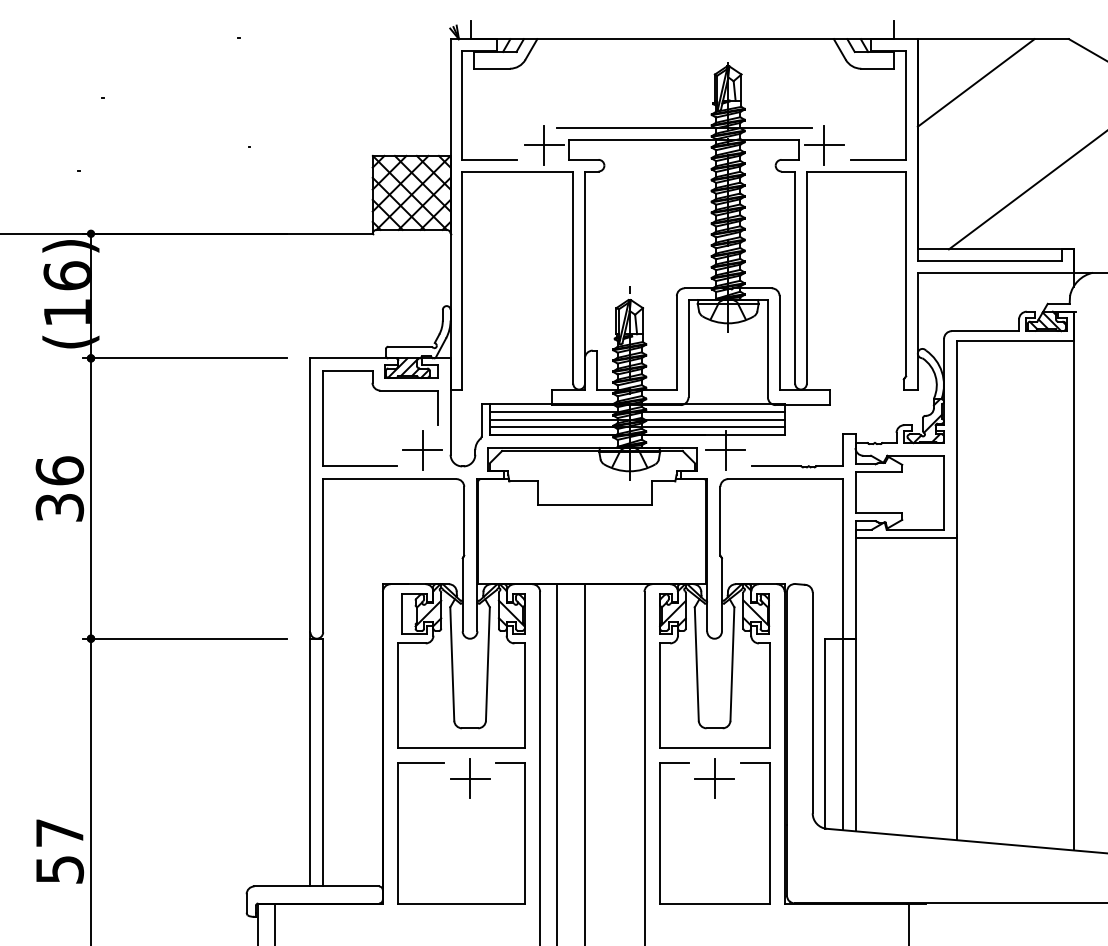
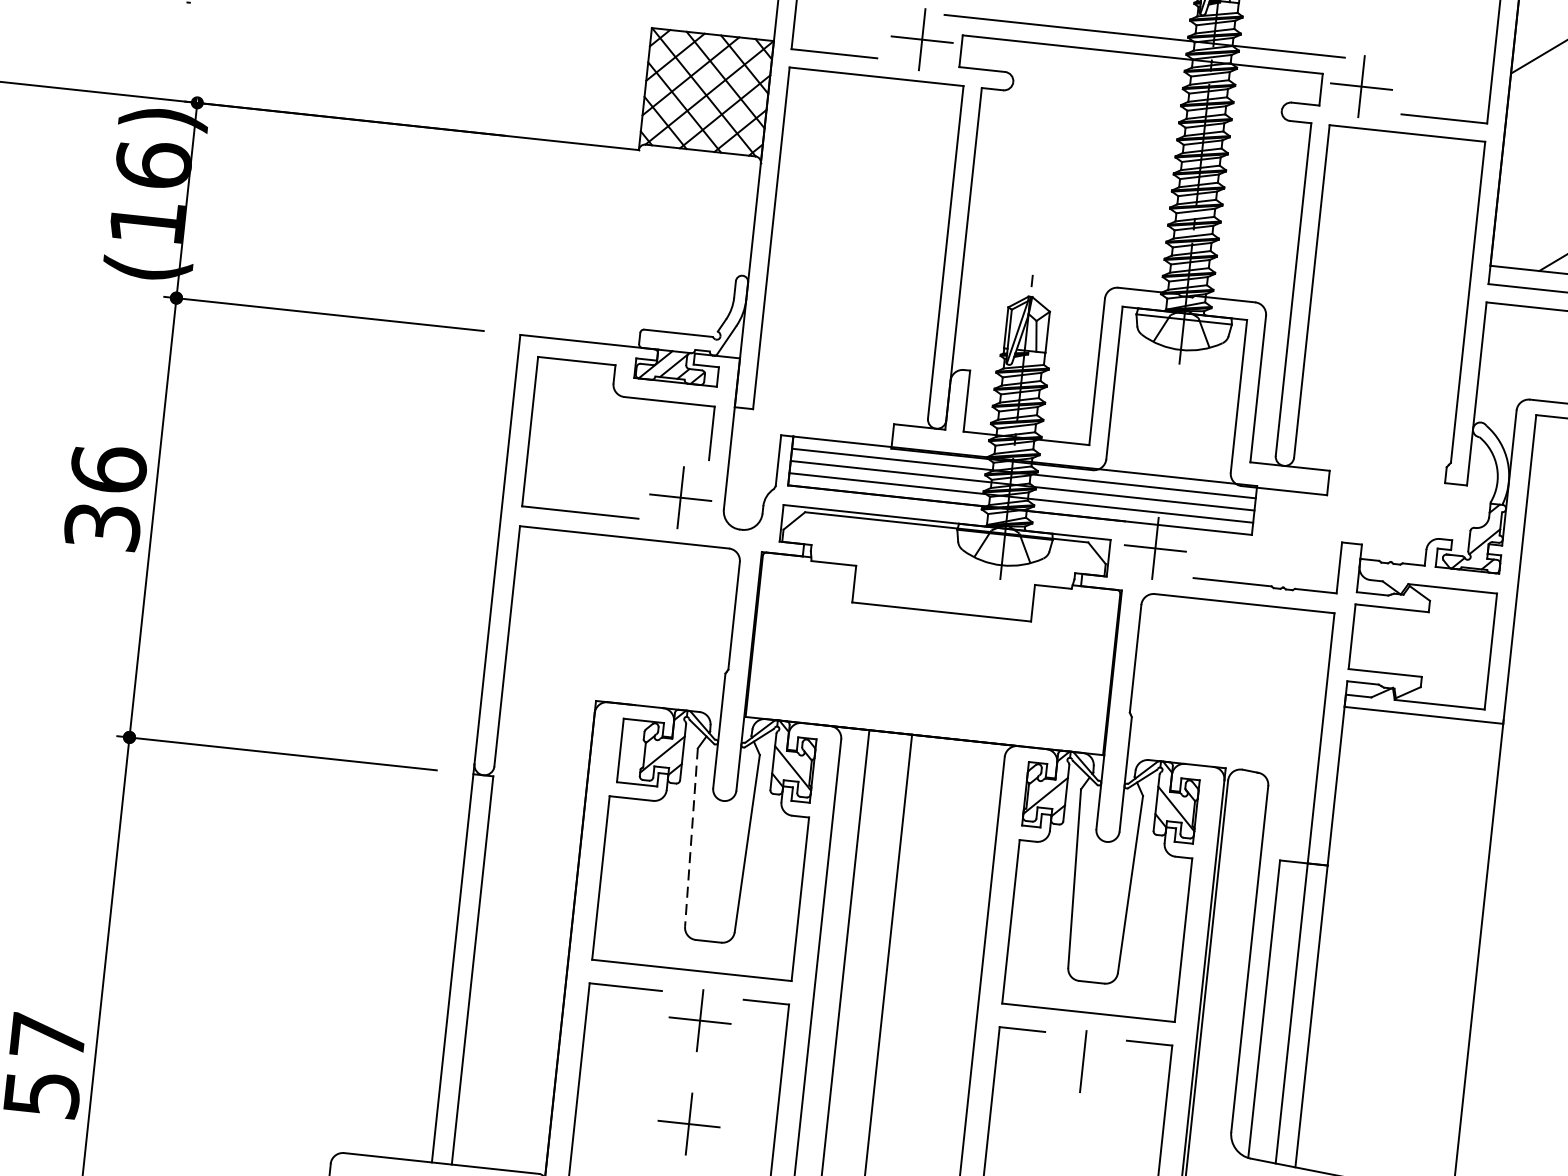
line: (452, 664) -> (691, 838), solid -> dashed
line: (714, 778) -> (1083, 1060), removed
part: (470, 844) -> (689, 1123), added

